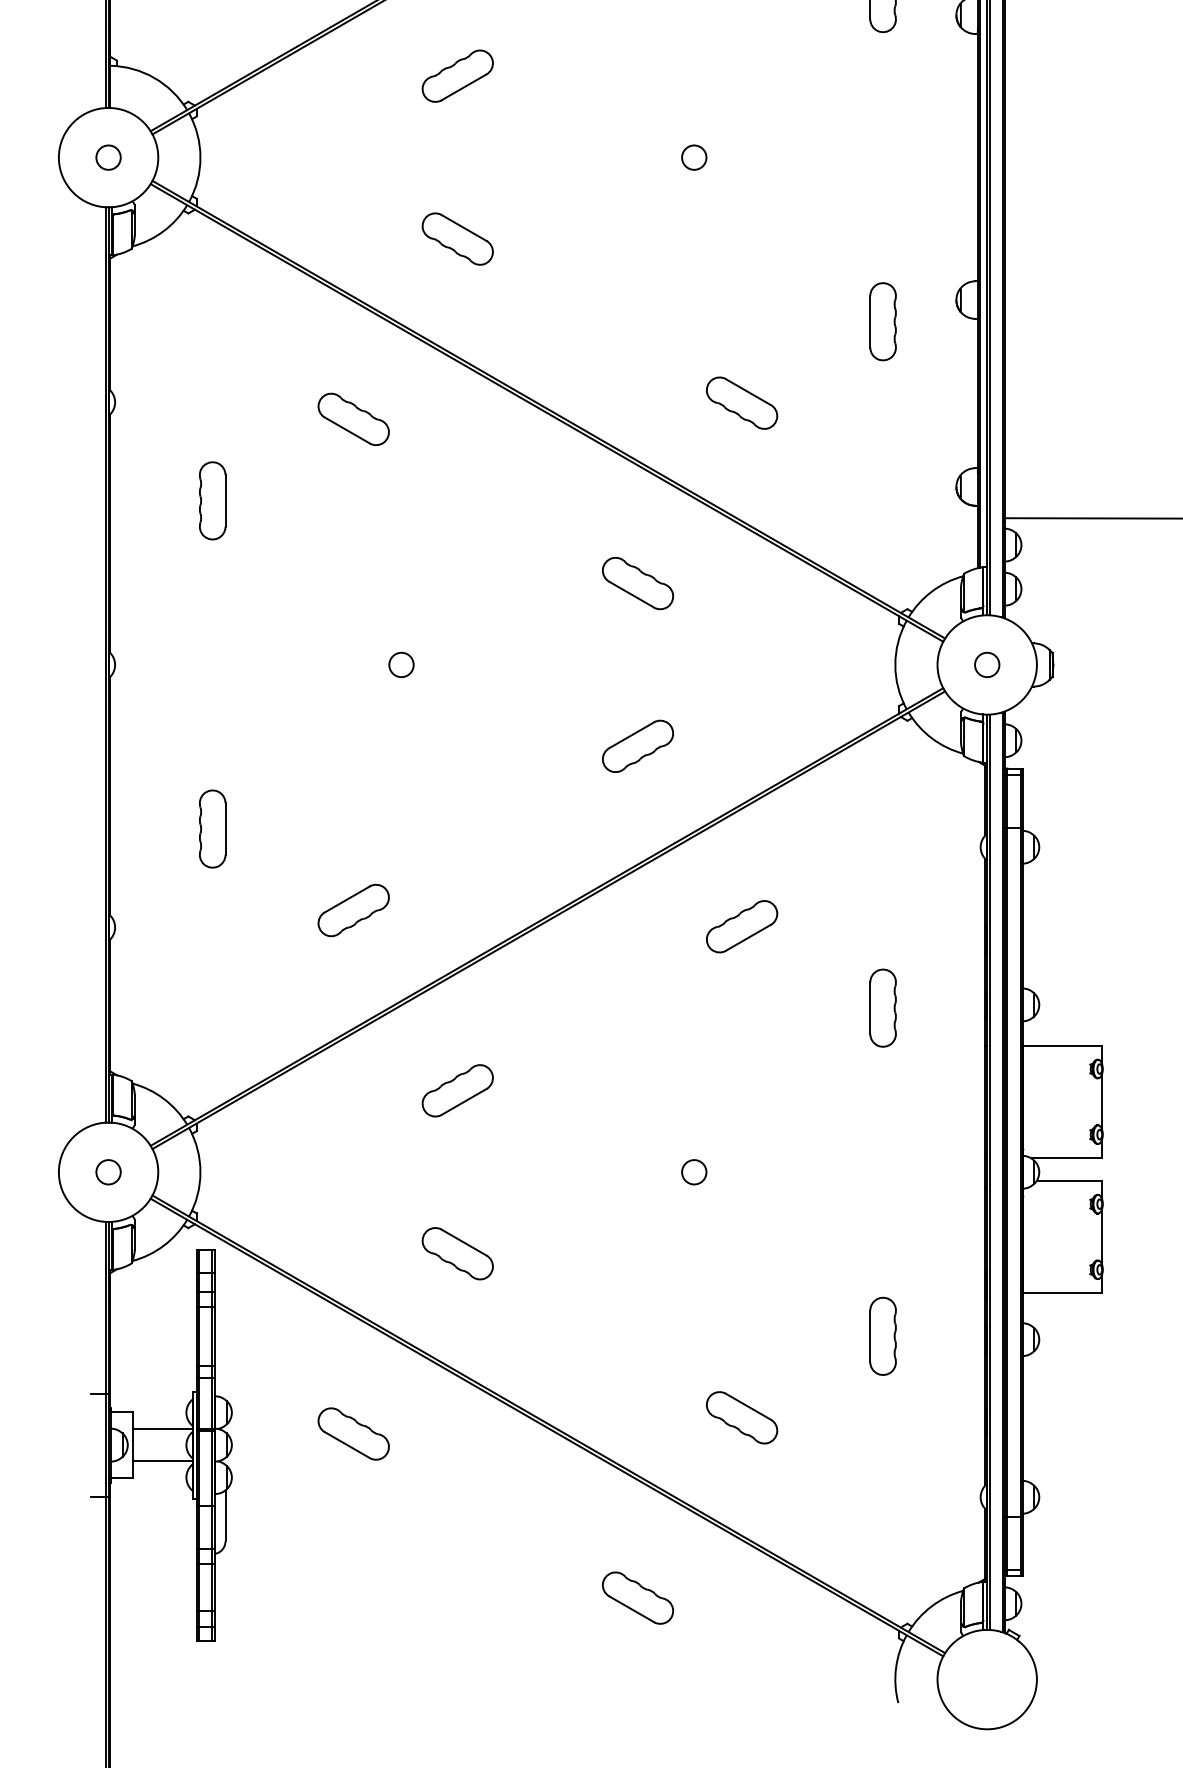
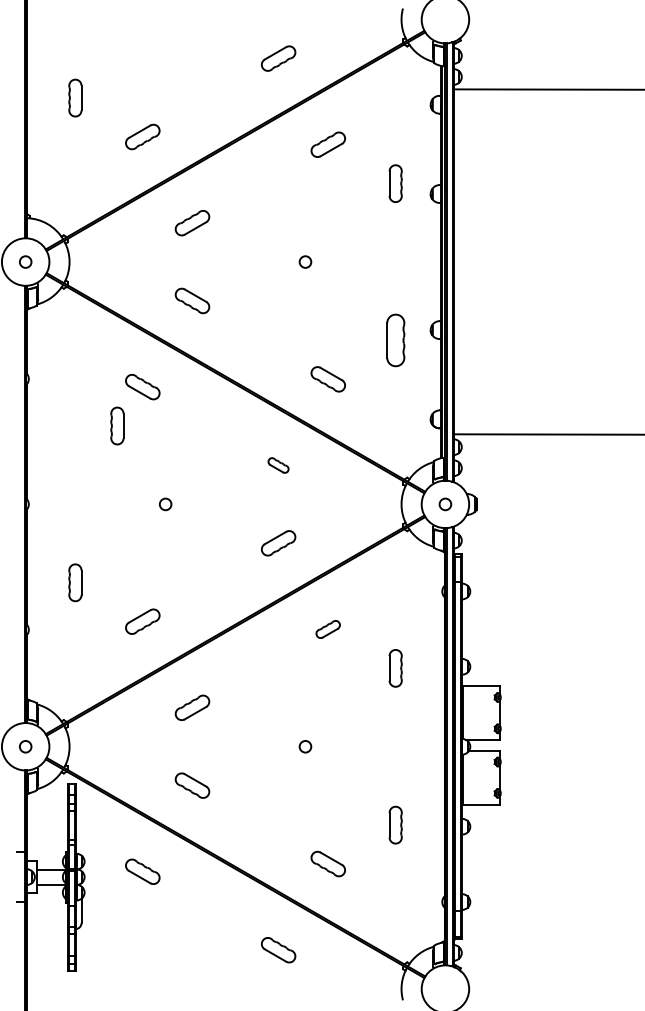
part: (882, 321) -> (395, 340), size x1.4
part: (212, 499) -> (117, 425), moved
part: (637, 583) -> (278, 465), size x0.6
part: (740, 926) -> (327, 629), size x0.7

